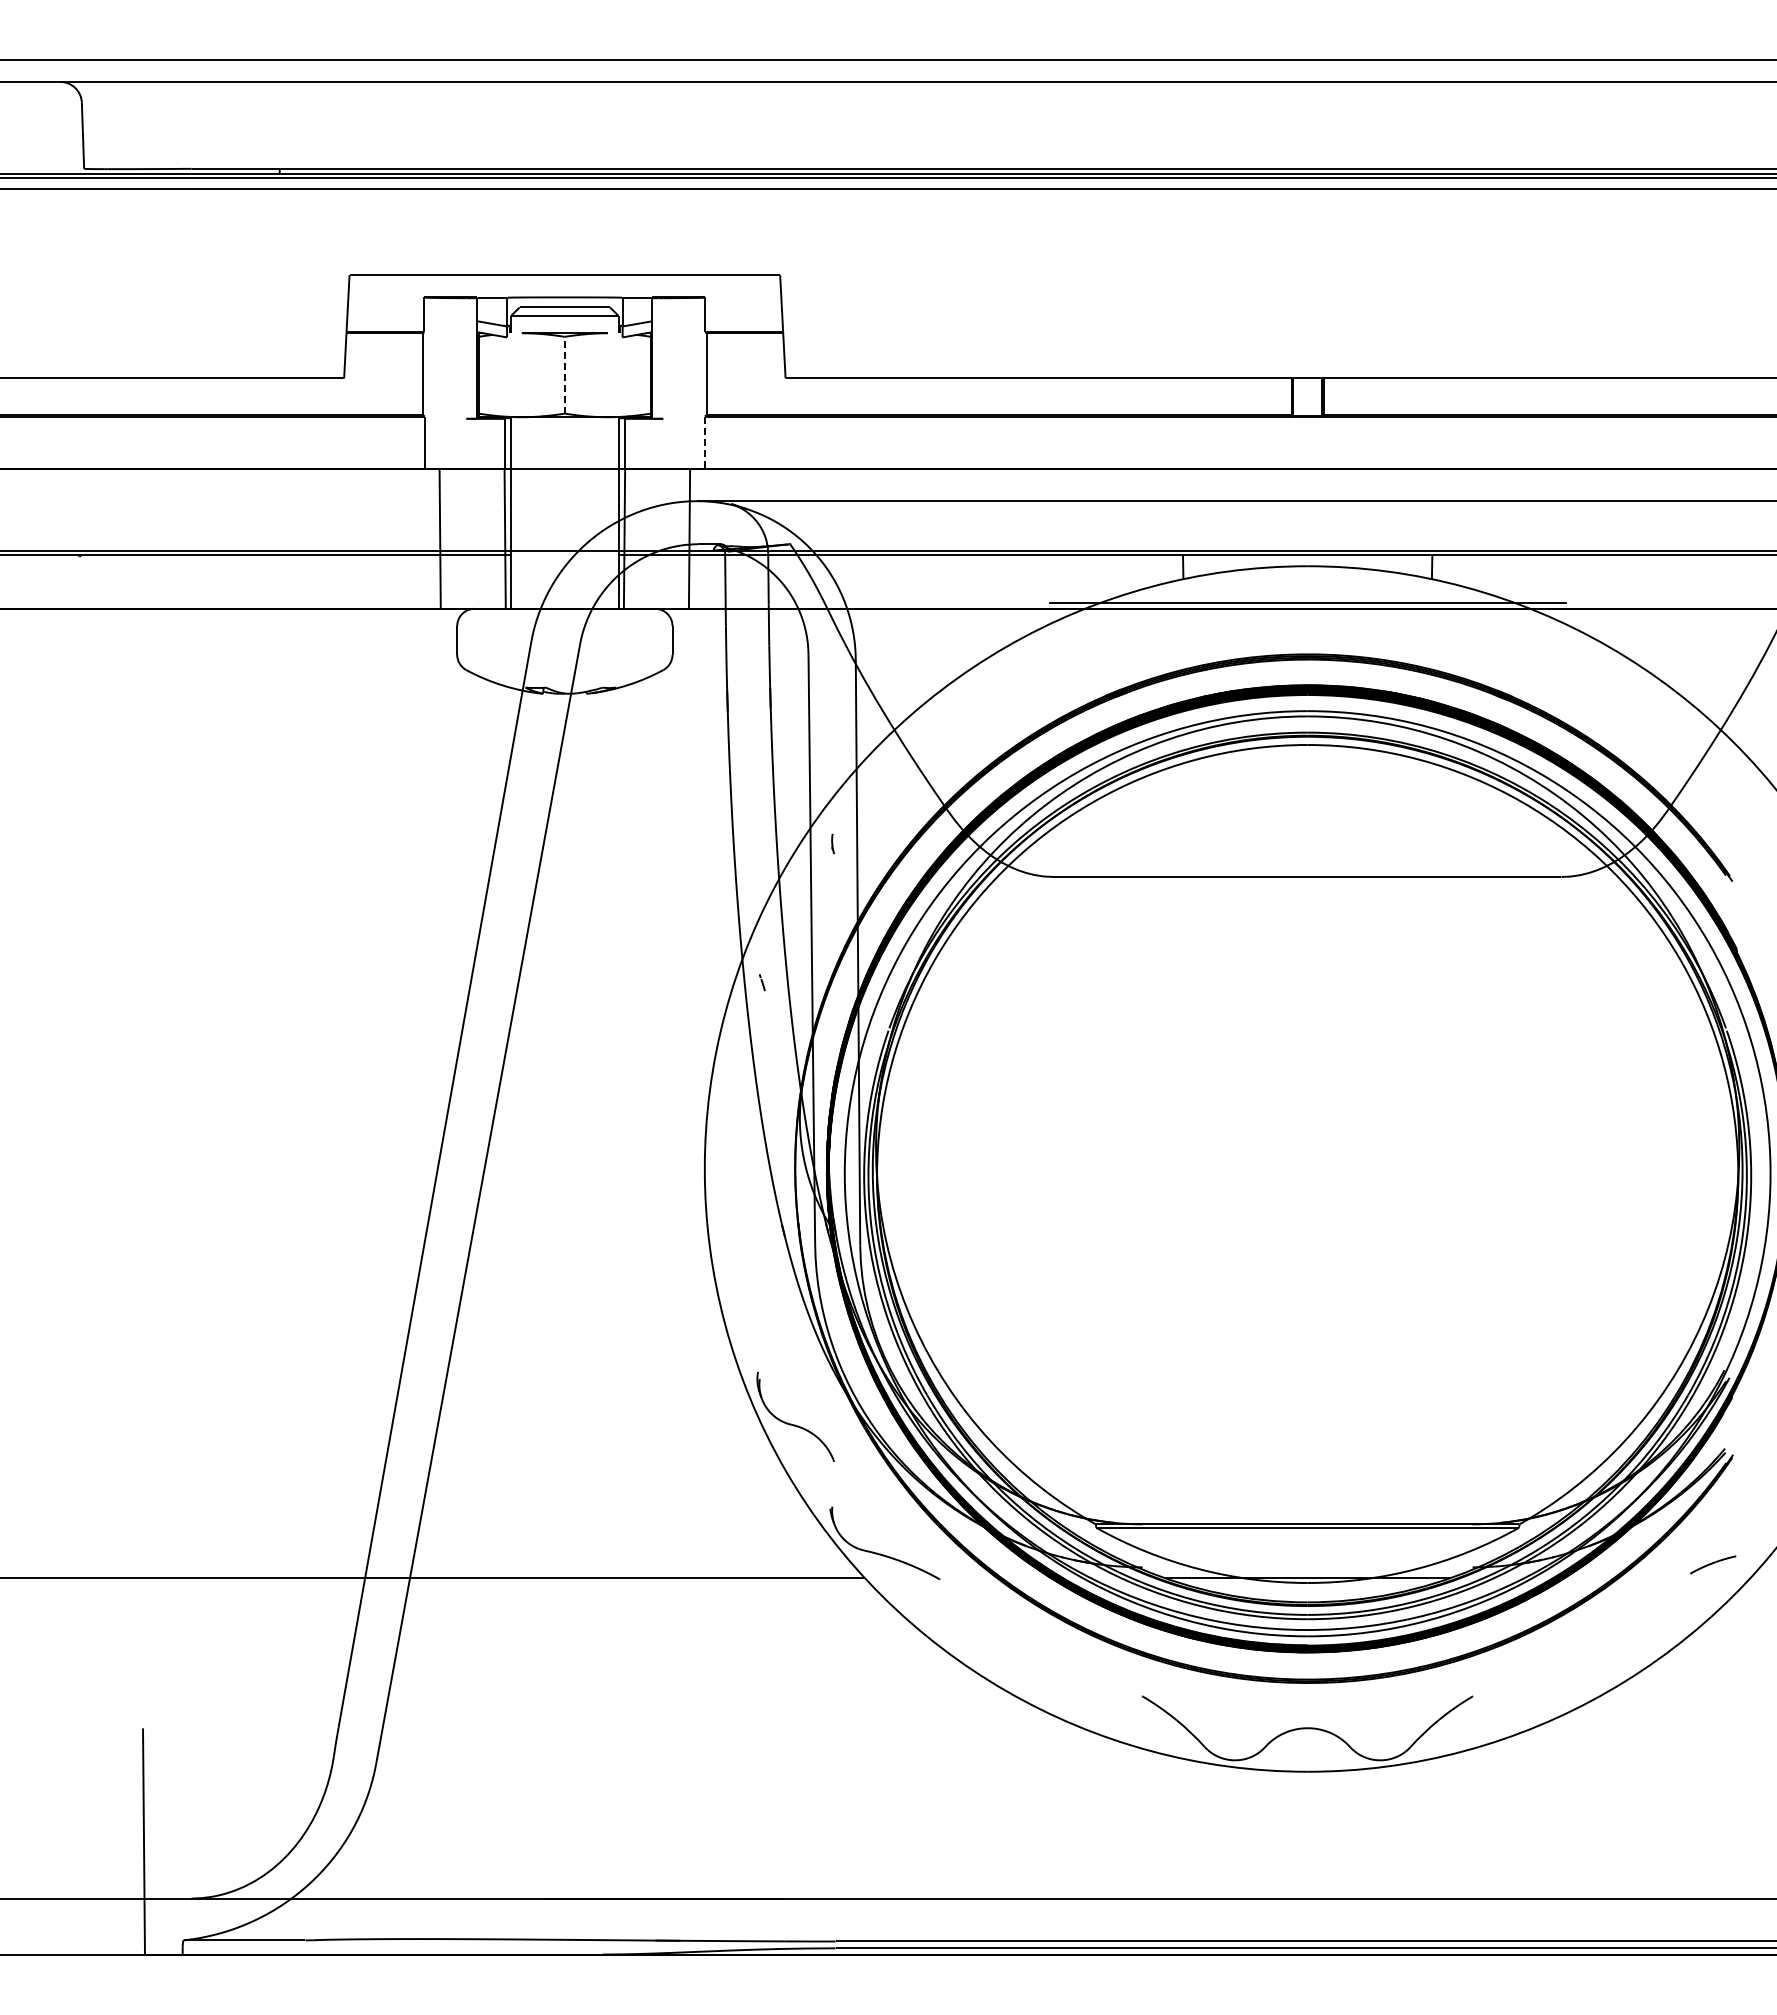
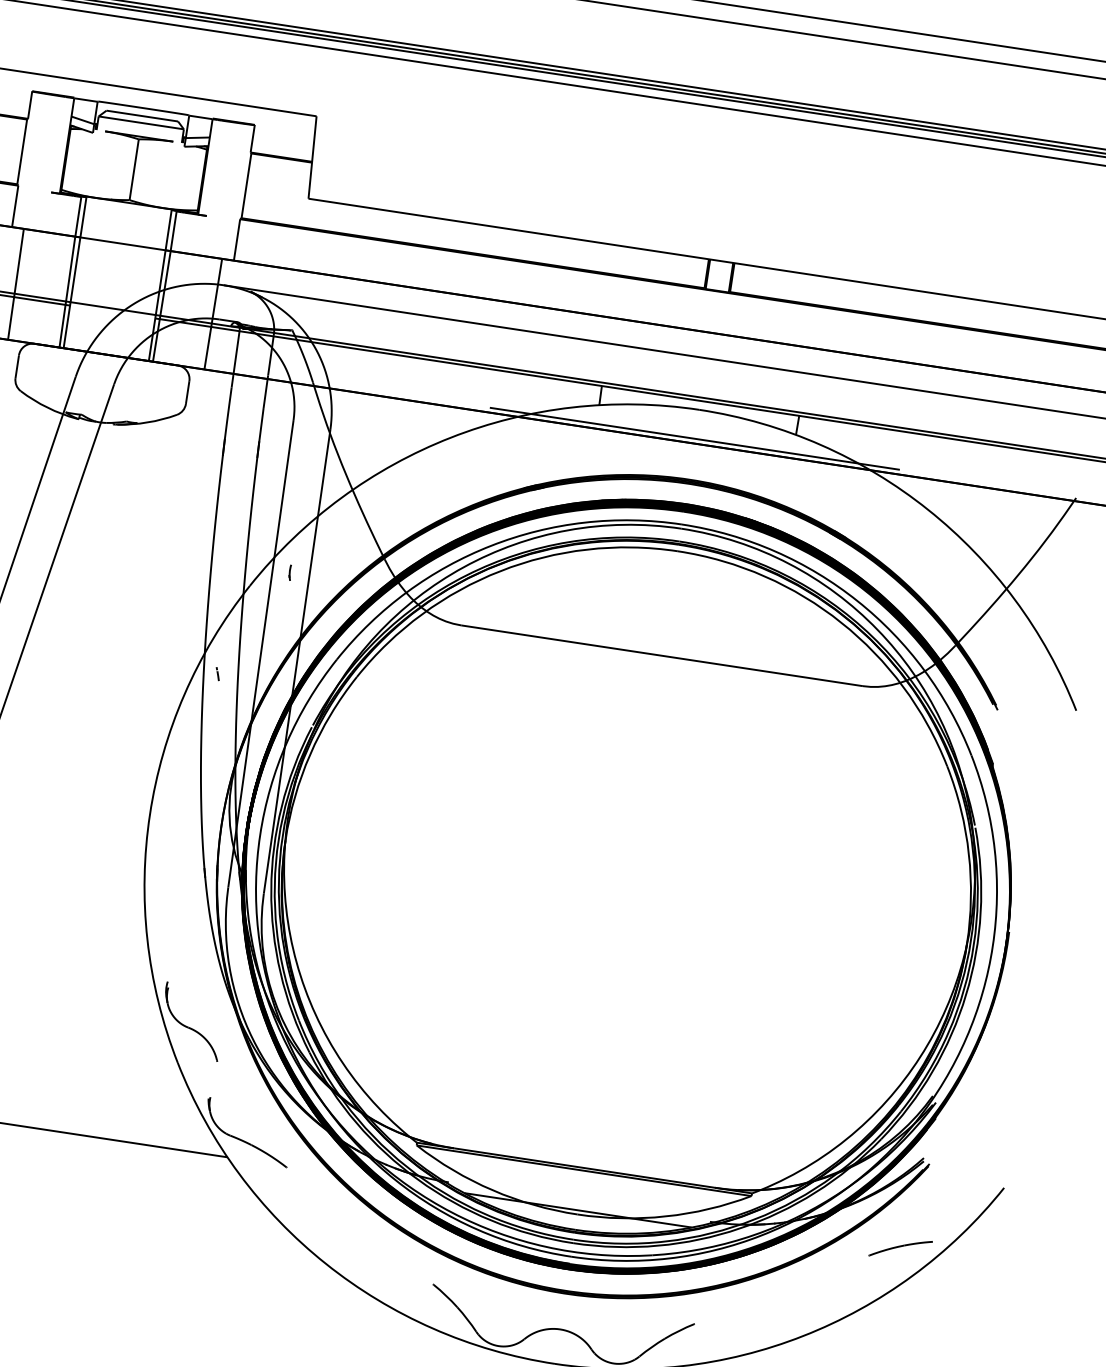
line: (564, 374) -> (134, 169), dashed -> solid
line: (705, 443) -> (237, 240), dashed -> solid
part: (1712, 1564) -> (900, 1248), size x1.67

